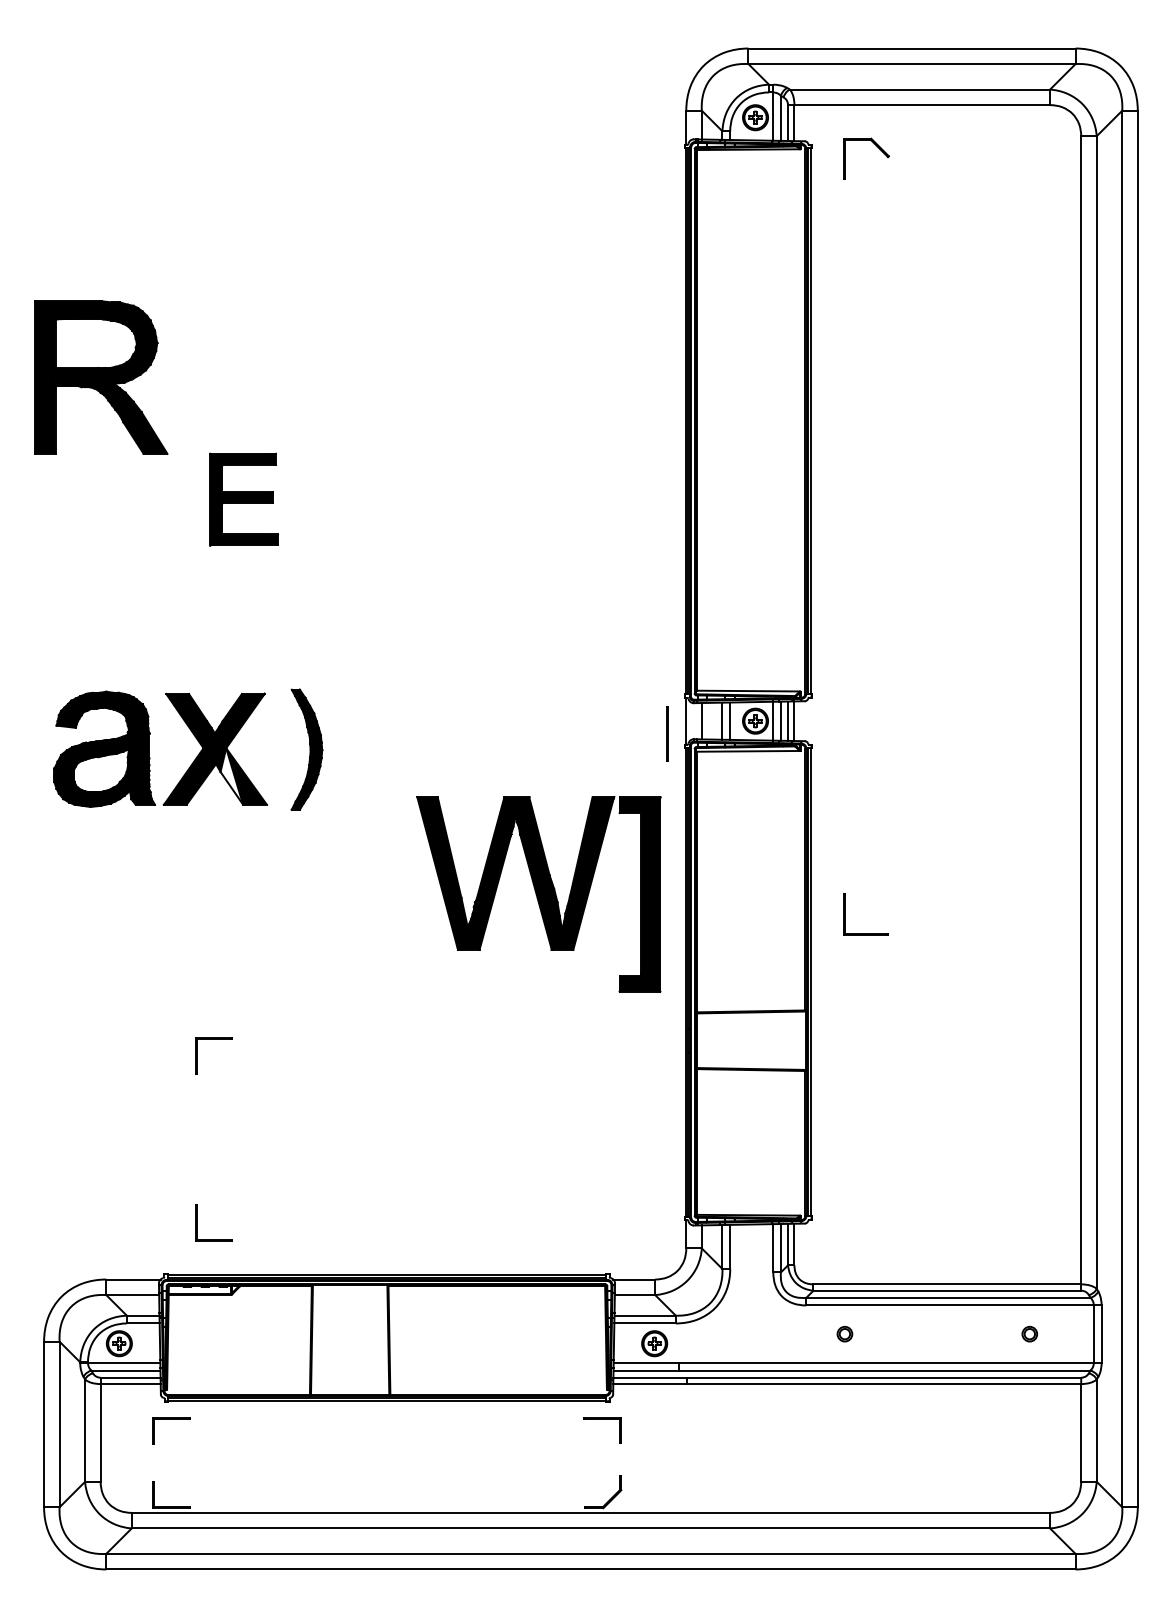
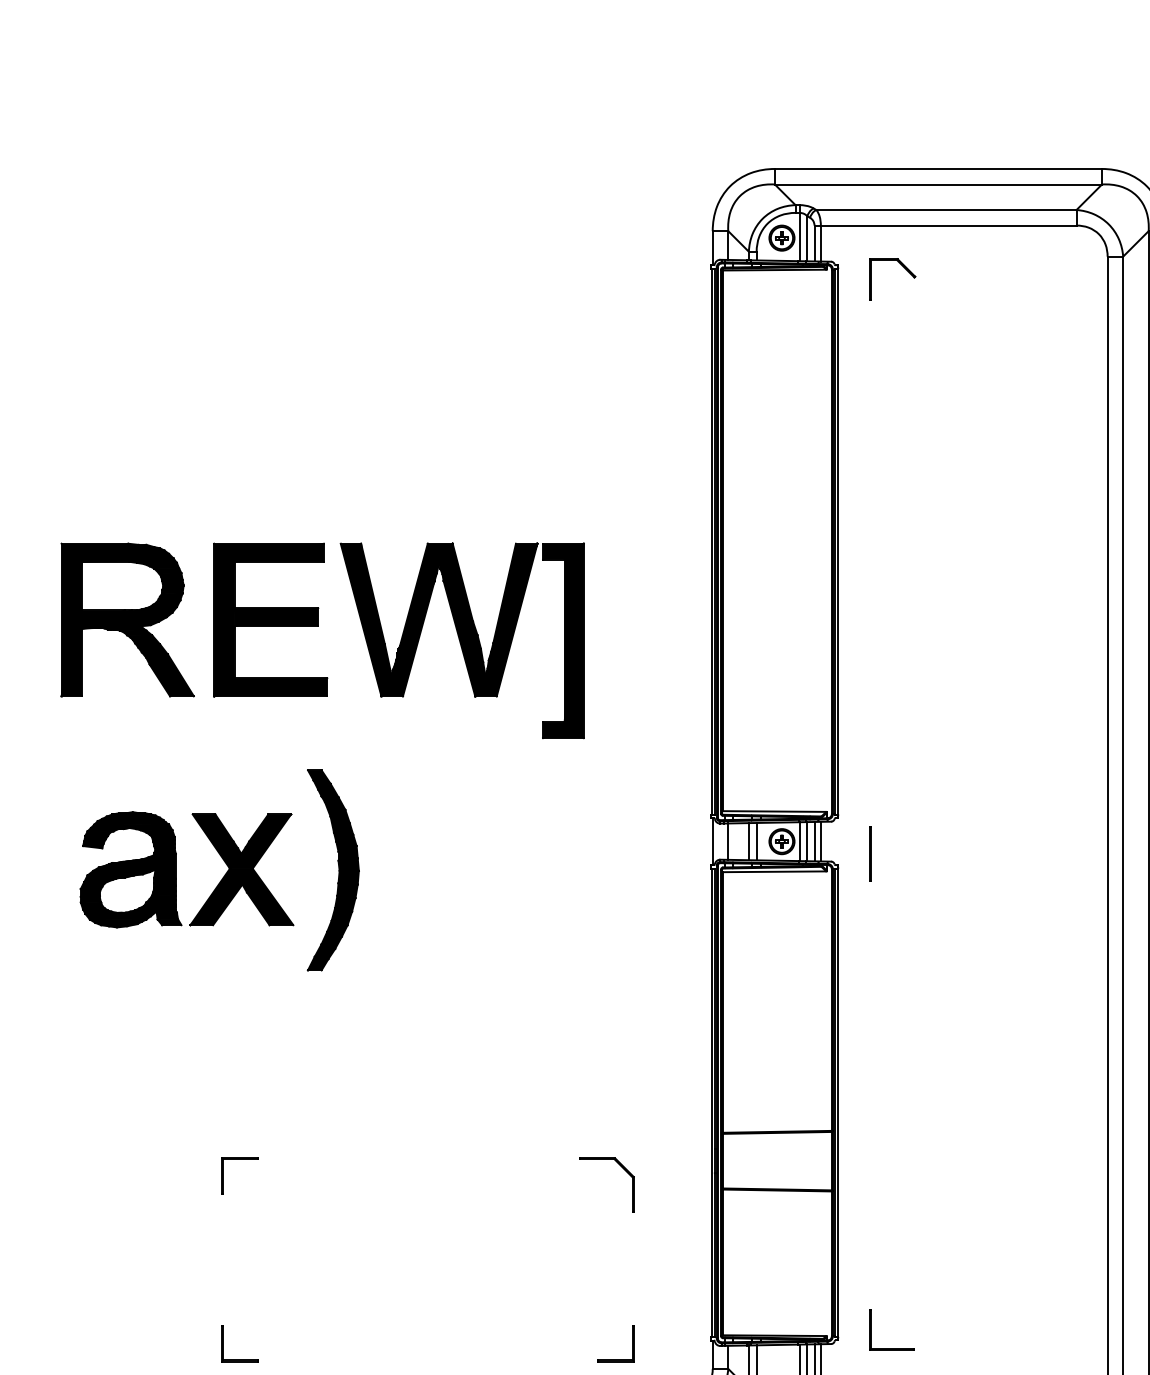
part: (101, 377) -> (127, 619), moved
part: (243, 499) -> (269, 619), size x1.67
line: (667, 733) -> (870, 853), moved
part: (306, 749) -> (332, 869), size x1.67
fill: (231, 776) -> (257, 896), added
part: (538, 894) -> (461, 640), moved
part: (865, 933) -> (891, 1348), moved
part: (596, 1048) -> (622, 1168), added
part: (605, 1222) -> (631, 1342), added

